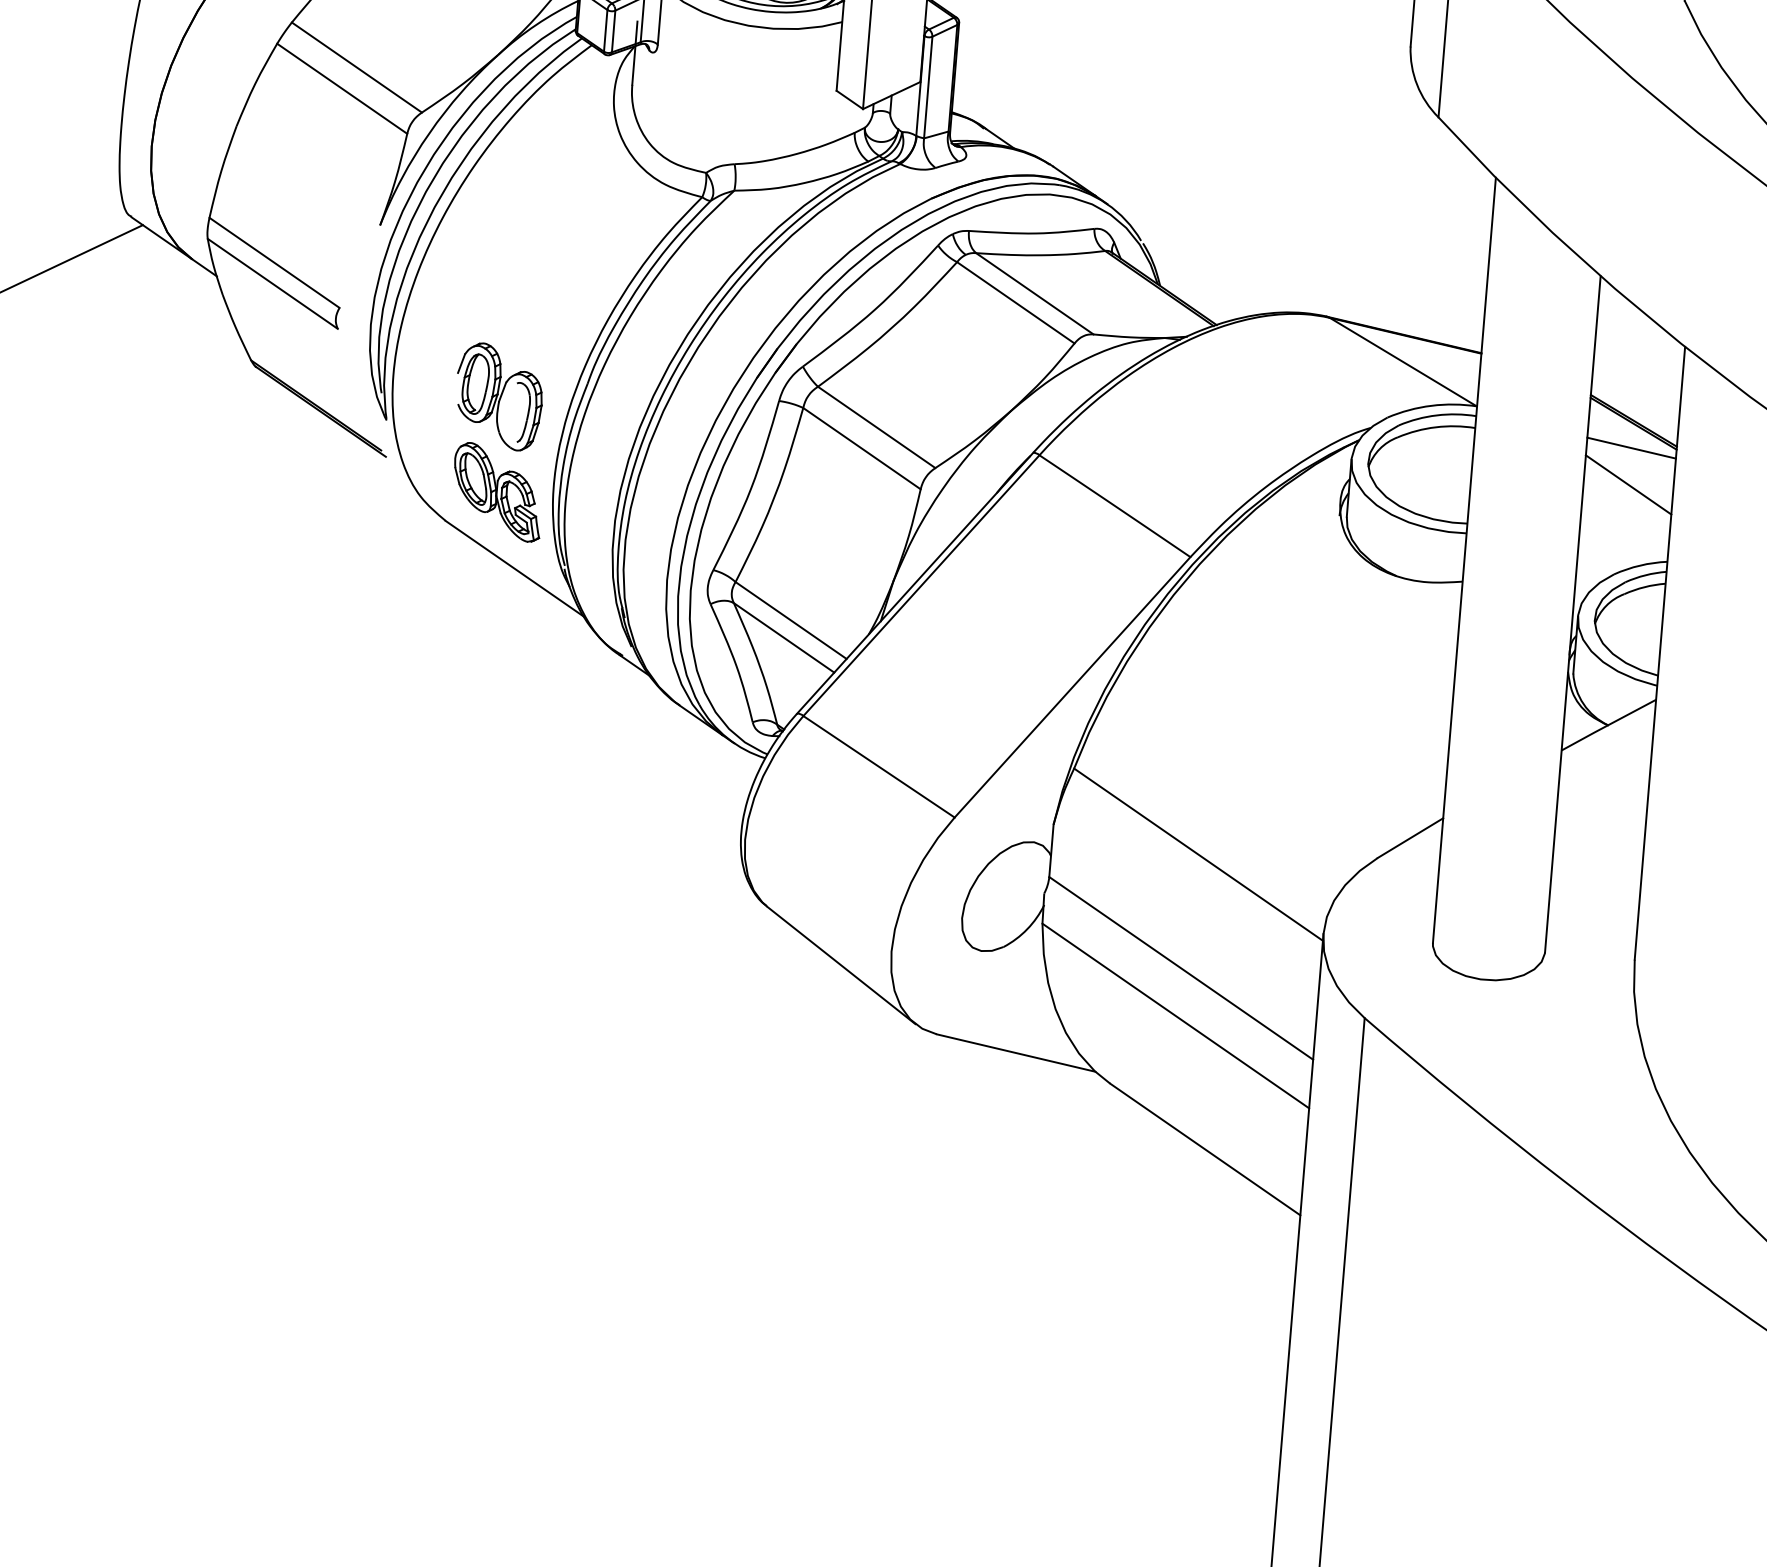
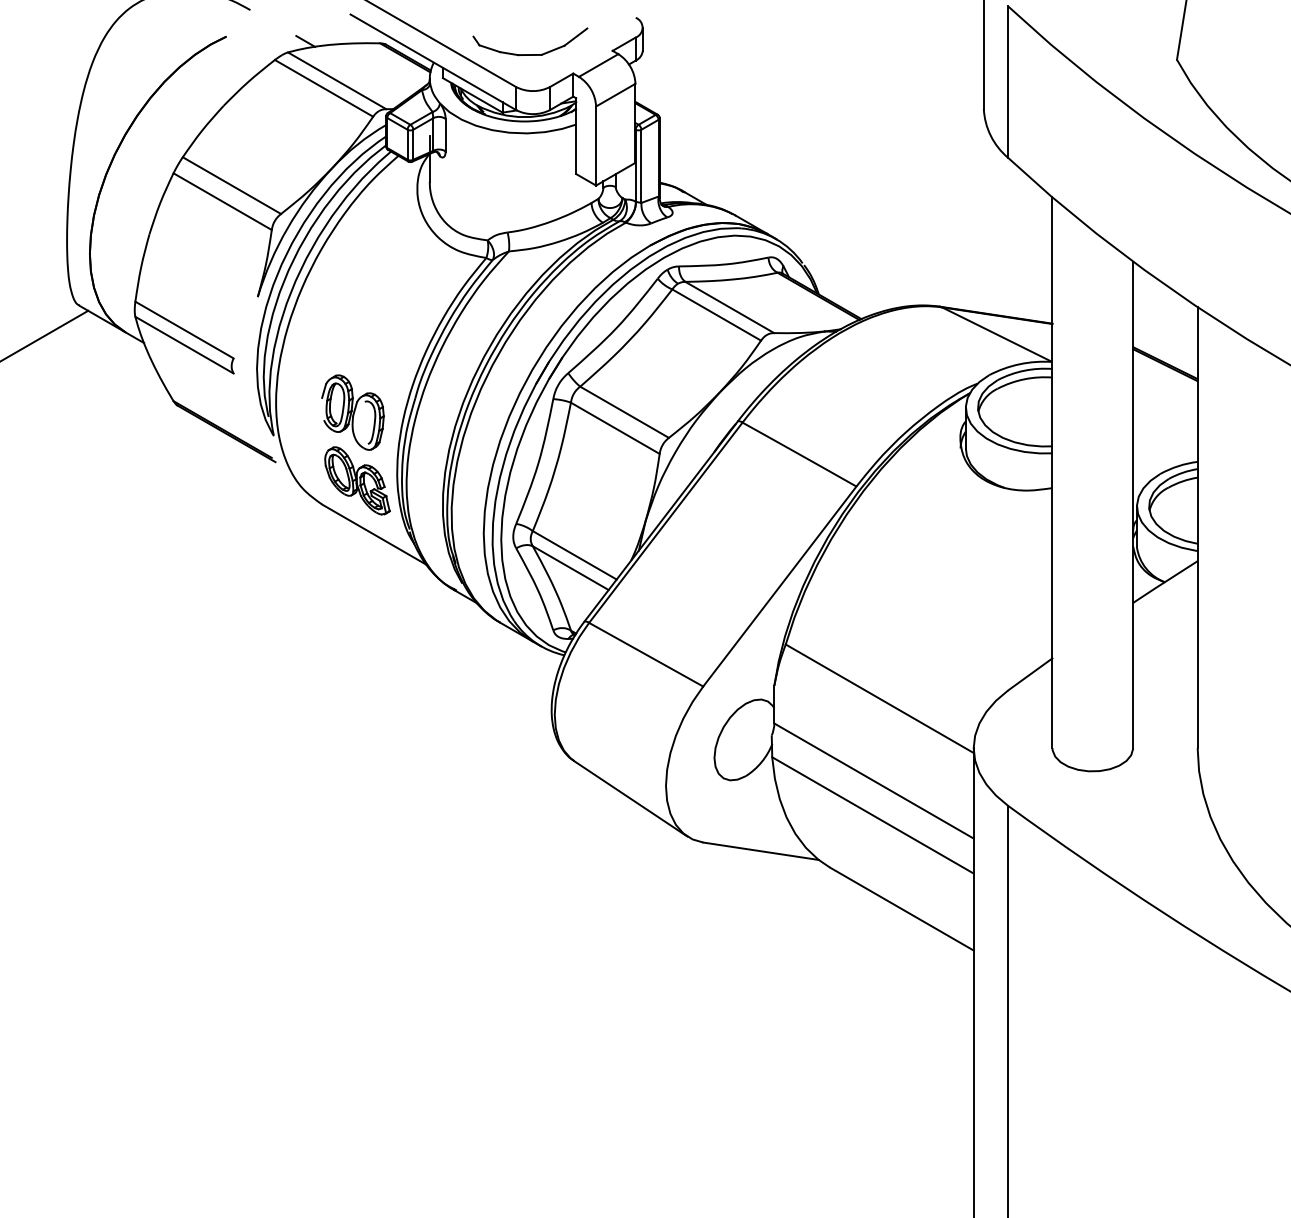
line: (1631, 447) -> (1165, 382), removed
line: (1628, 483) -> (1165, 408), removed

